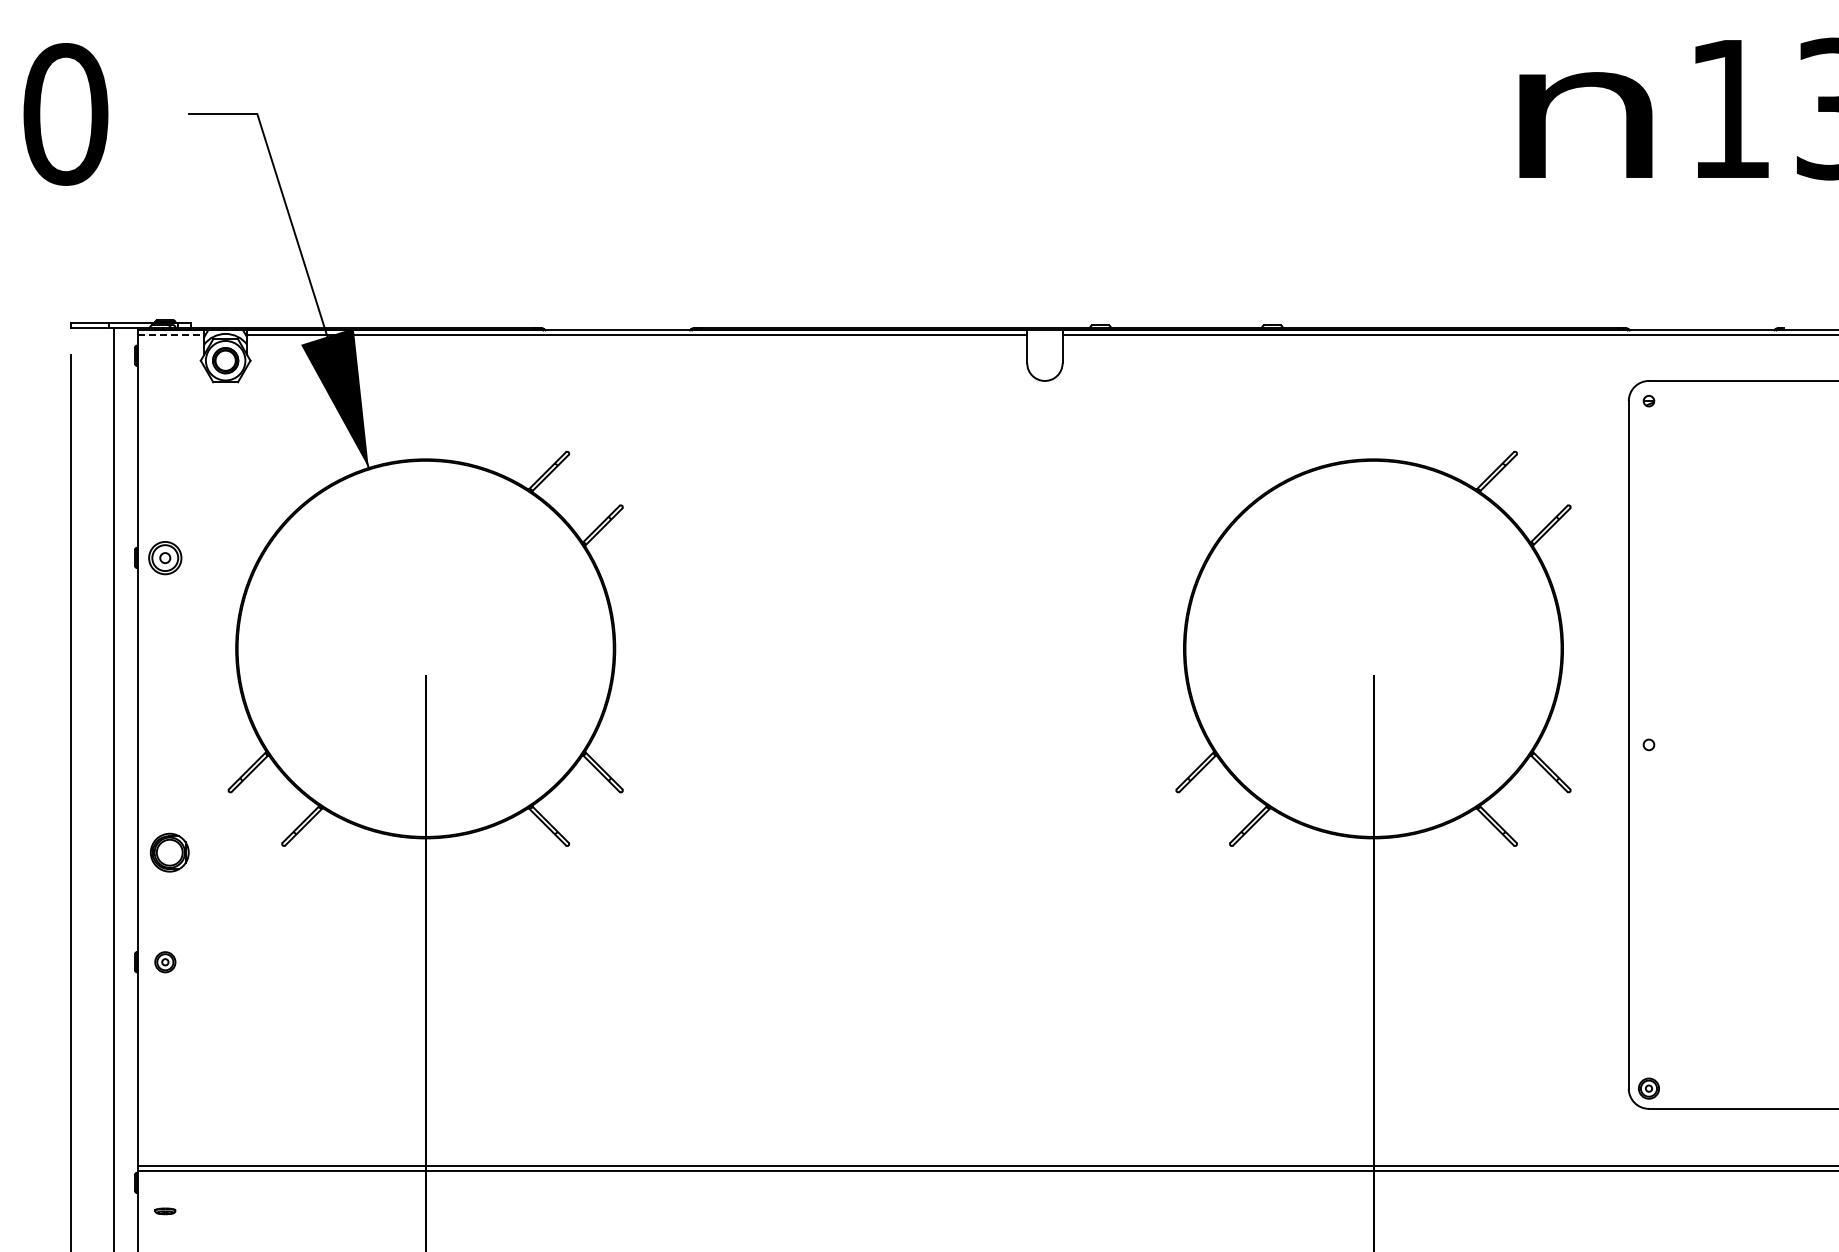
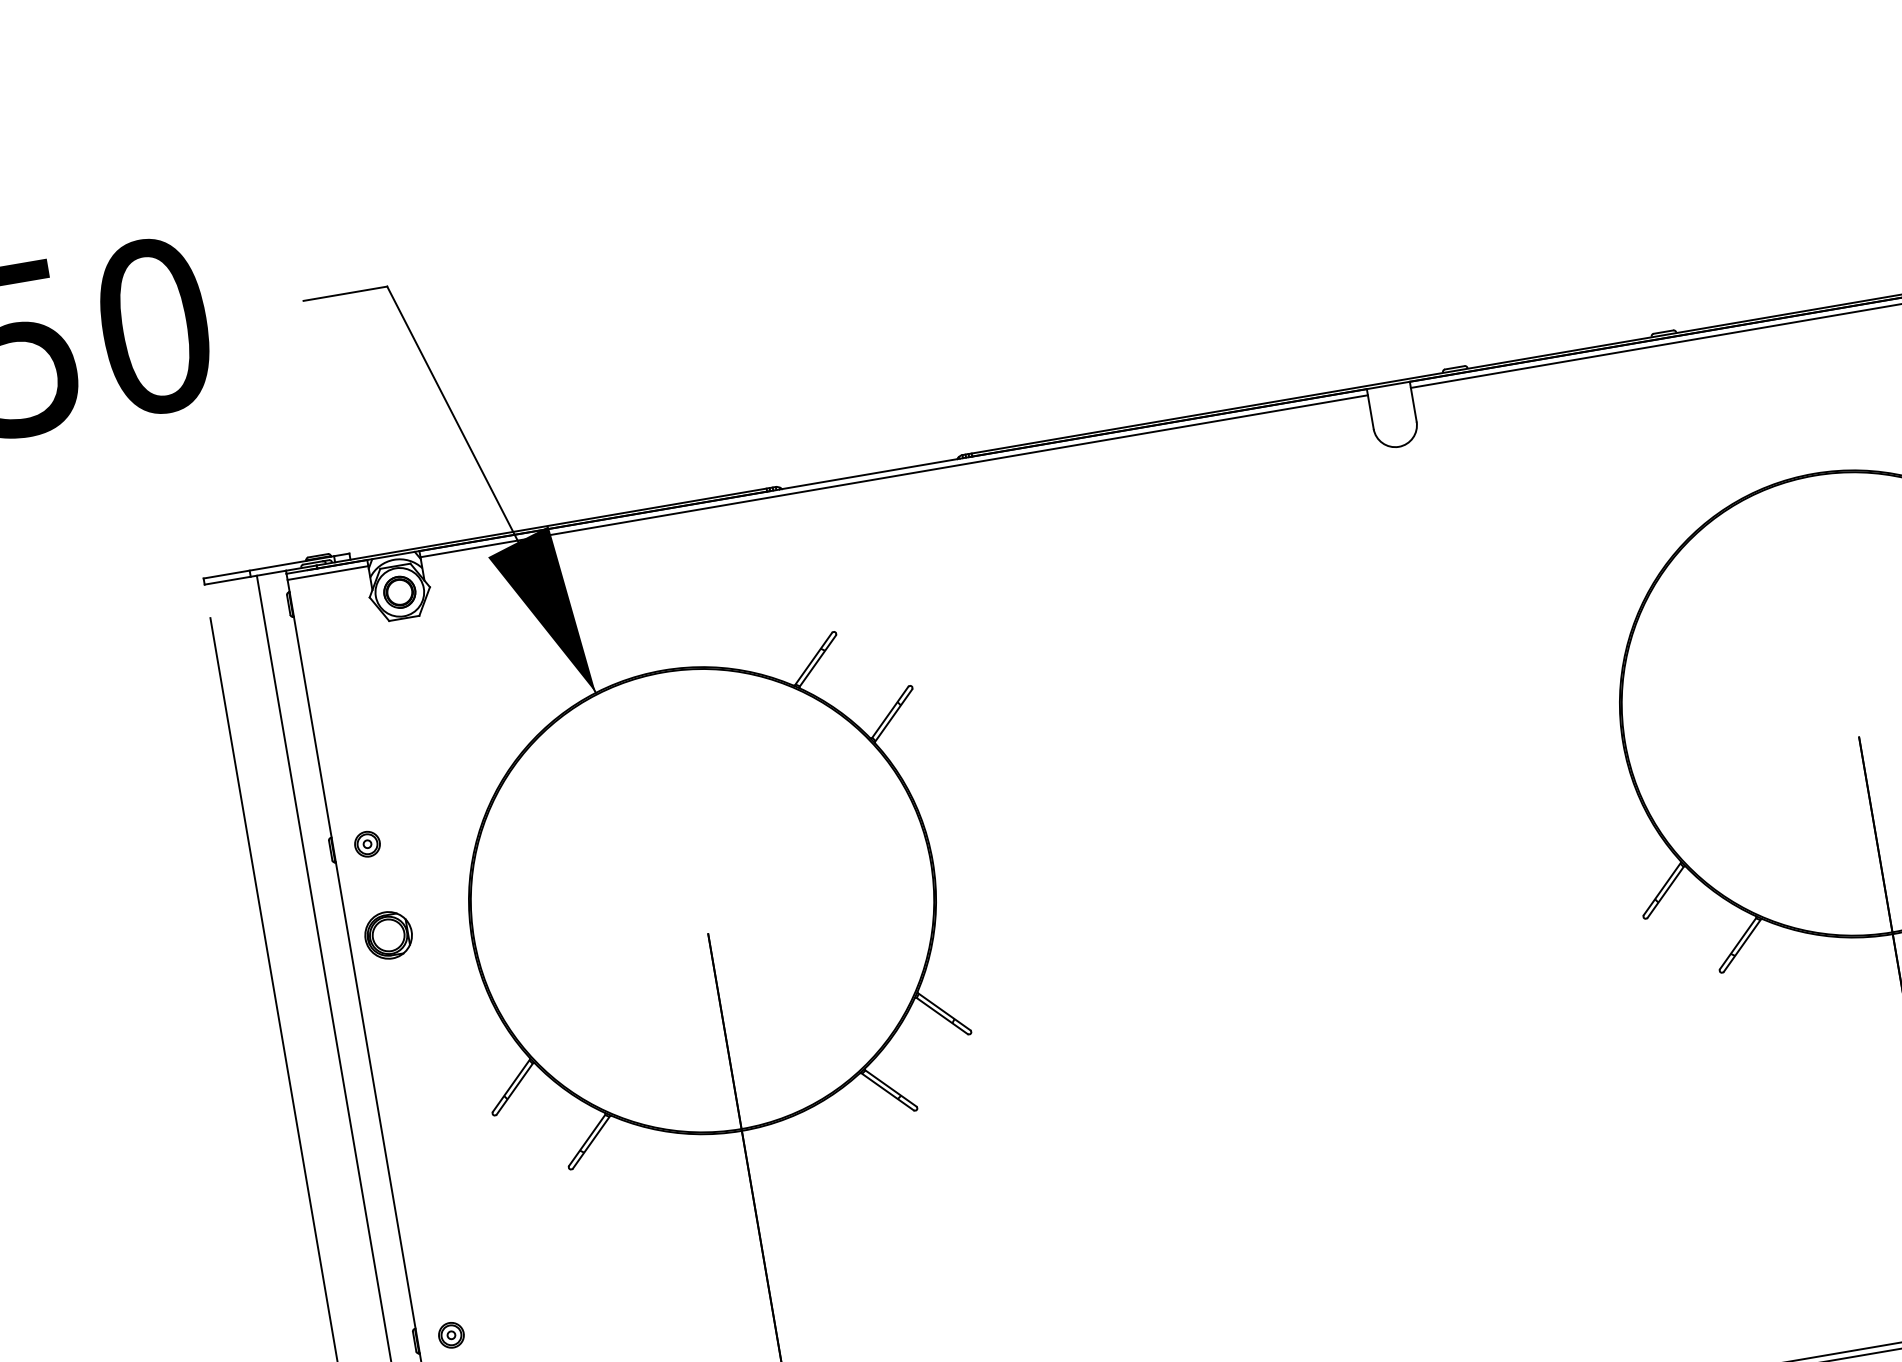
line: (171, 335) -> (328, 572), dashed -> solid
part: (165, 557) -> (367, 843), size x0.62
part: (169, 852) -> (388, 935), moved

